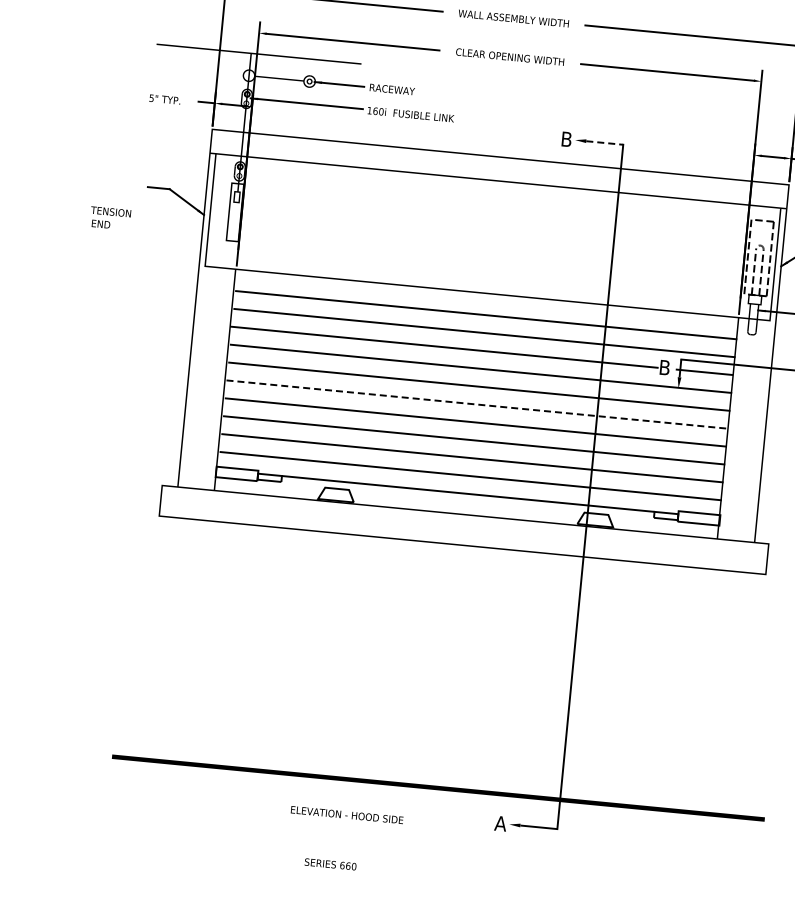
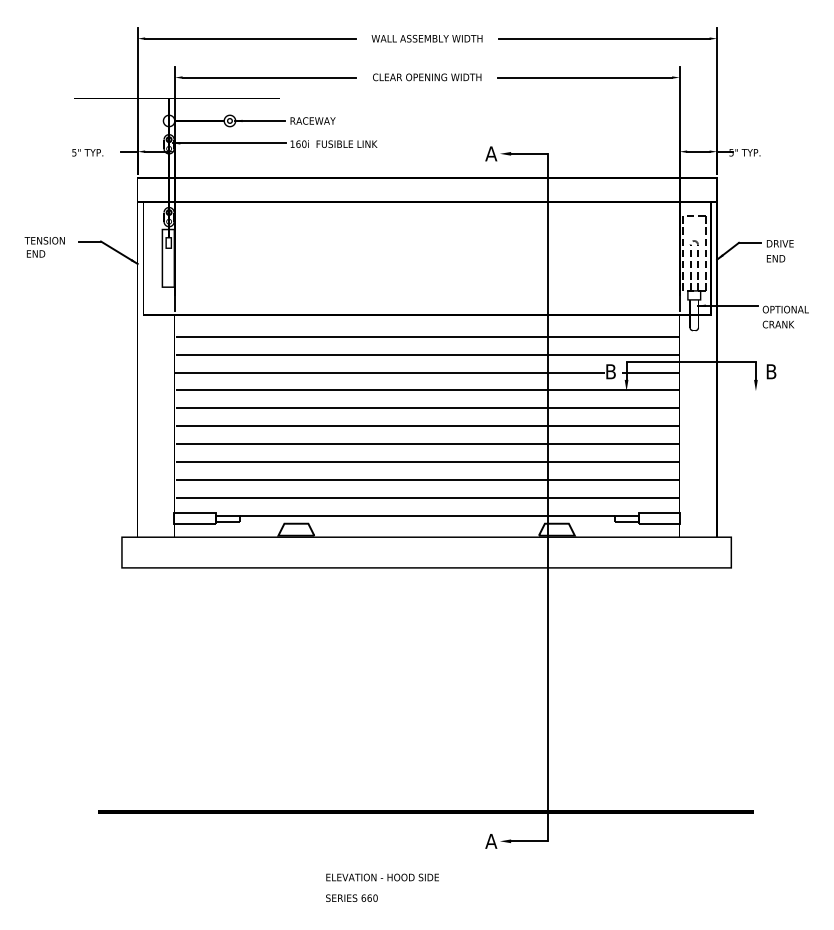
text: (566, 139) -> (491, 153), B -> A
line: (604, 142) -> (529, 153), dashed -> solid
text: (110, 218) -> (44, 247), moved
line: (477, 404) -> (428, 426), dashed -> solid
text: (347, 815) -> (382, 877), moved
text: (330, 863) -> (351, 897), moved

